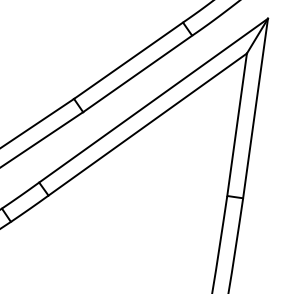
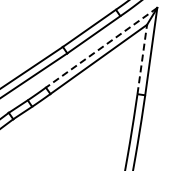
line: (153, 102) -> (101, 48), solid -> dashed
line: (237, 124) -> (142, 59), solid -> dashed

